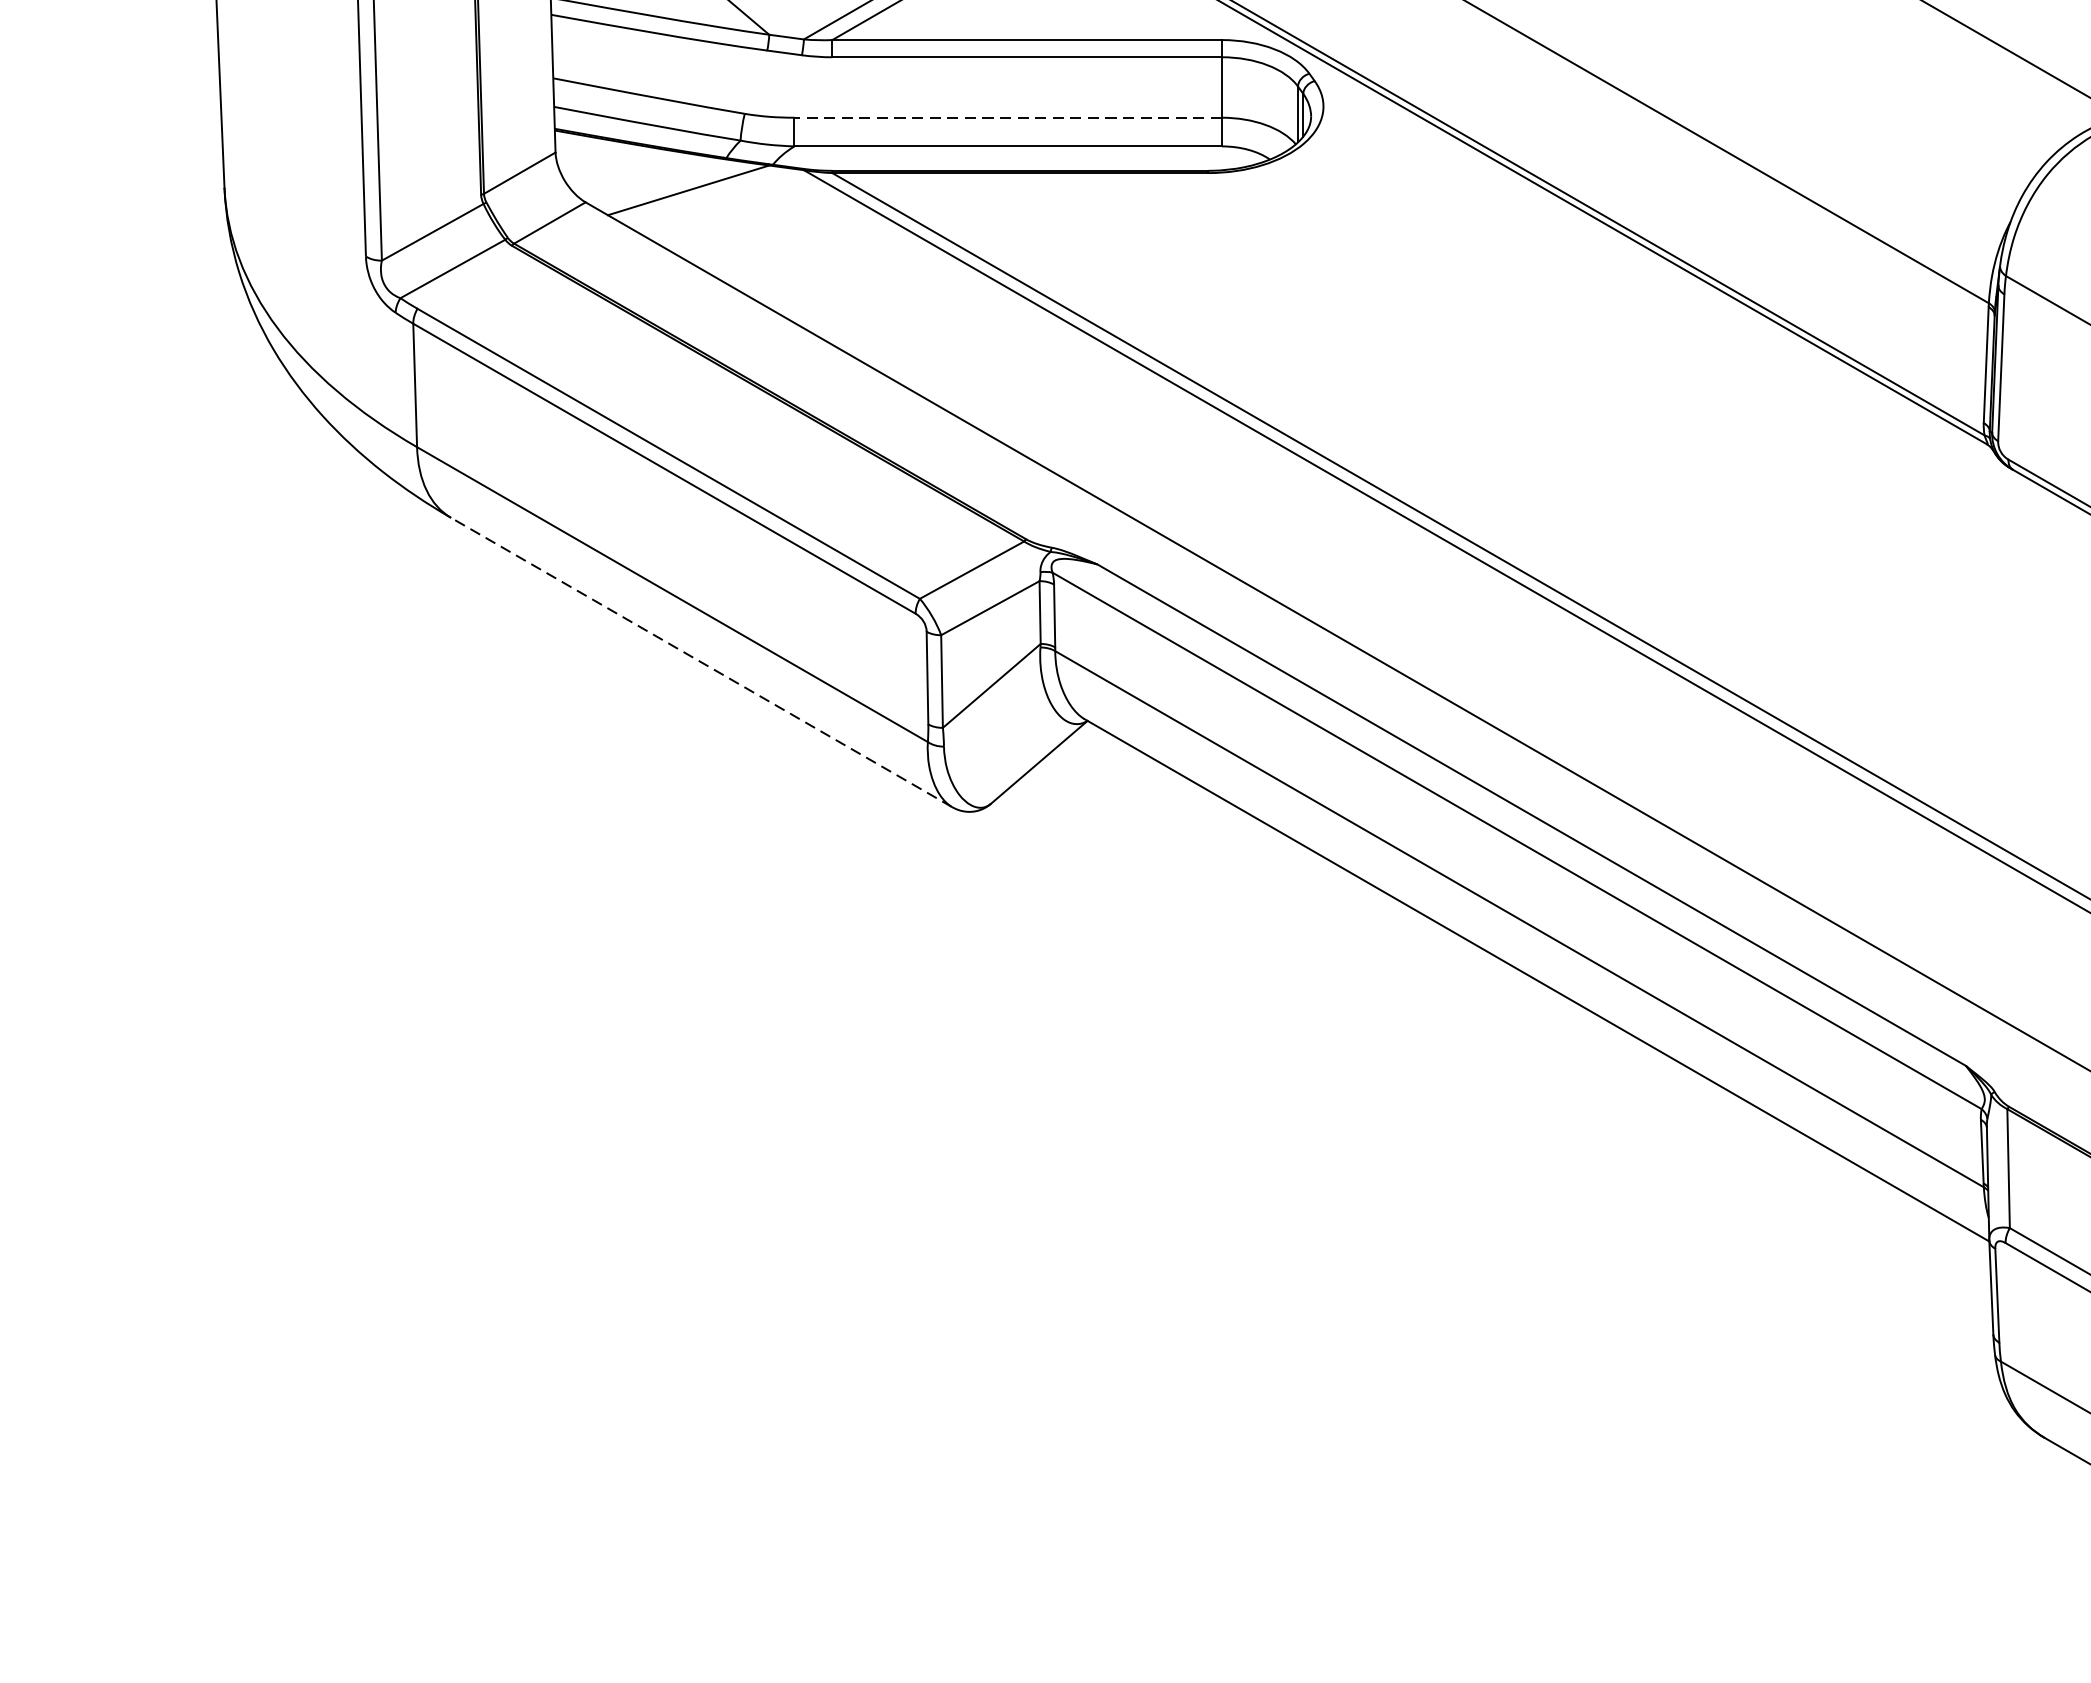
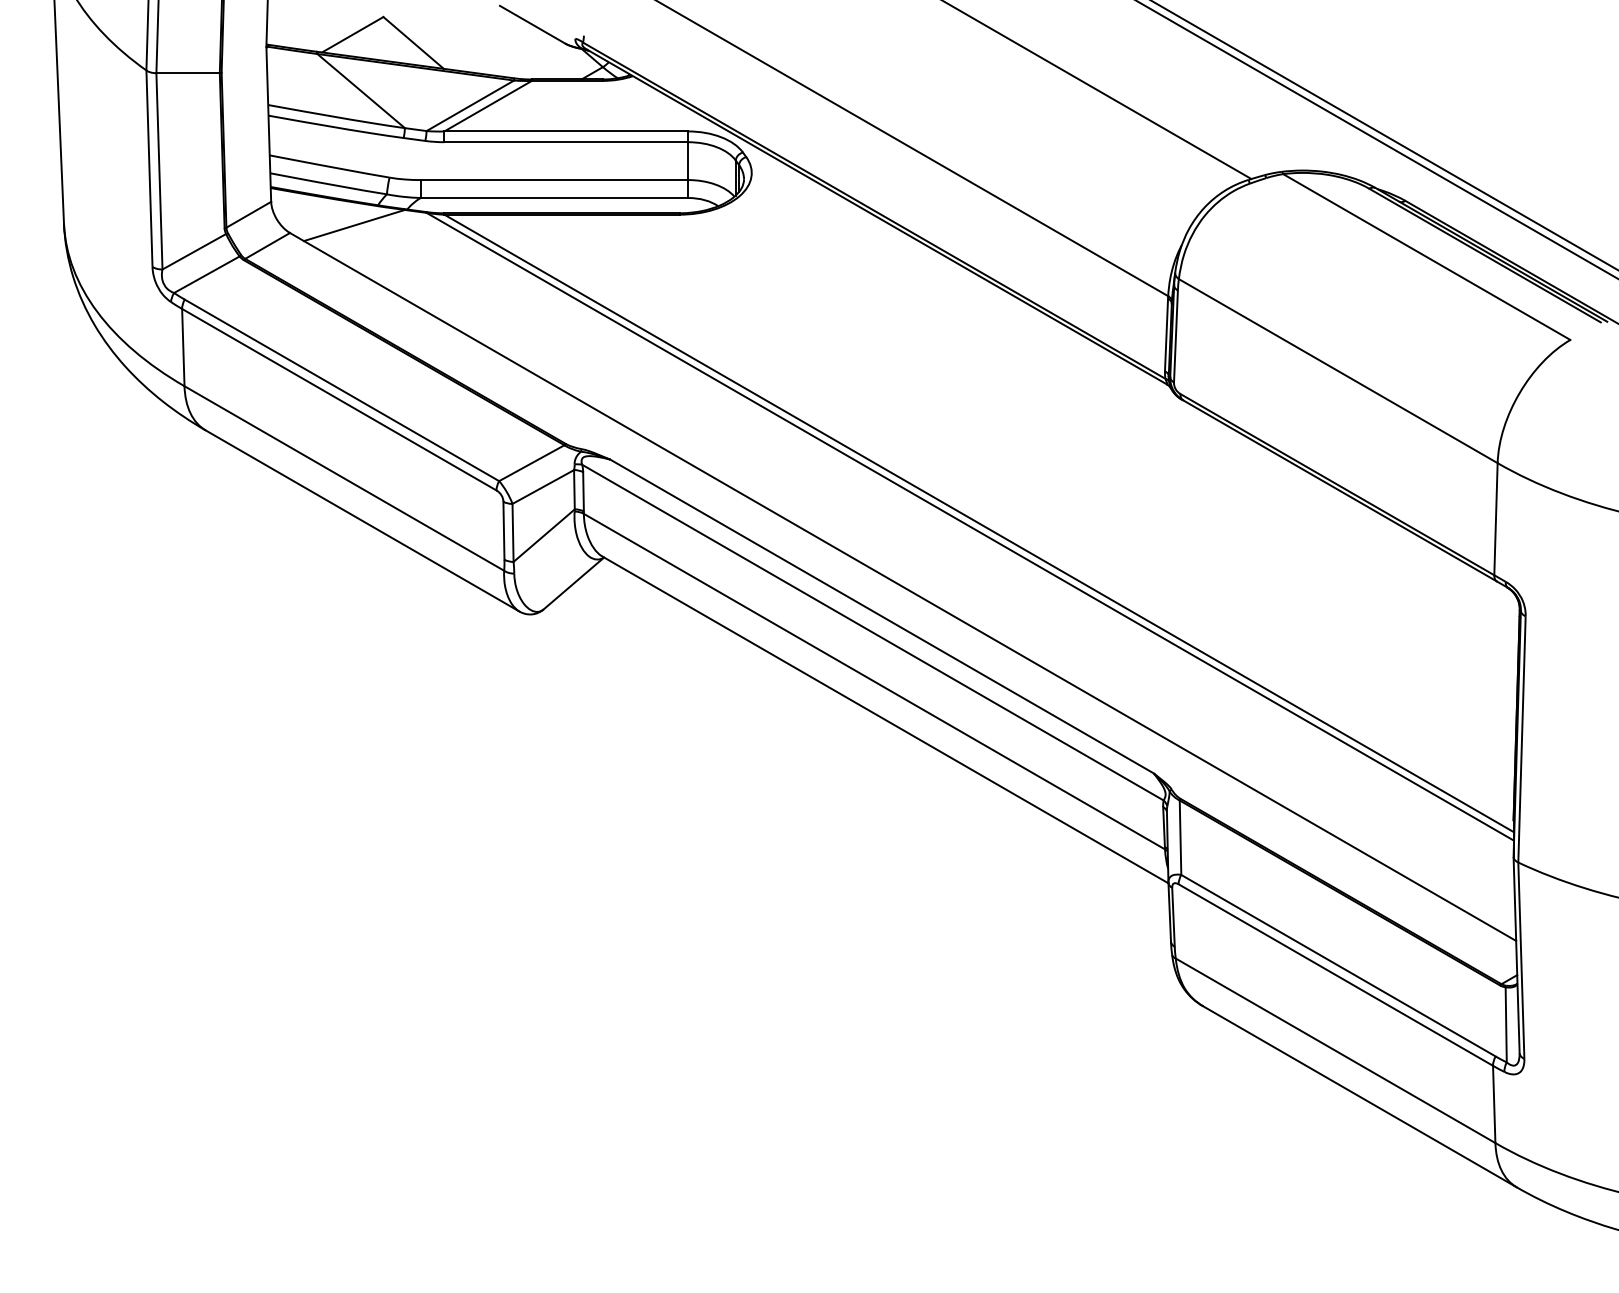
line: (1008, 118) -> (554, 180), dashed -> solid
line: (701, 661) -> (362, 520), dashed -> solid

